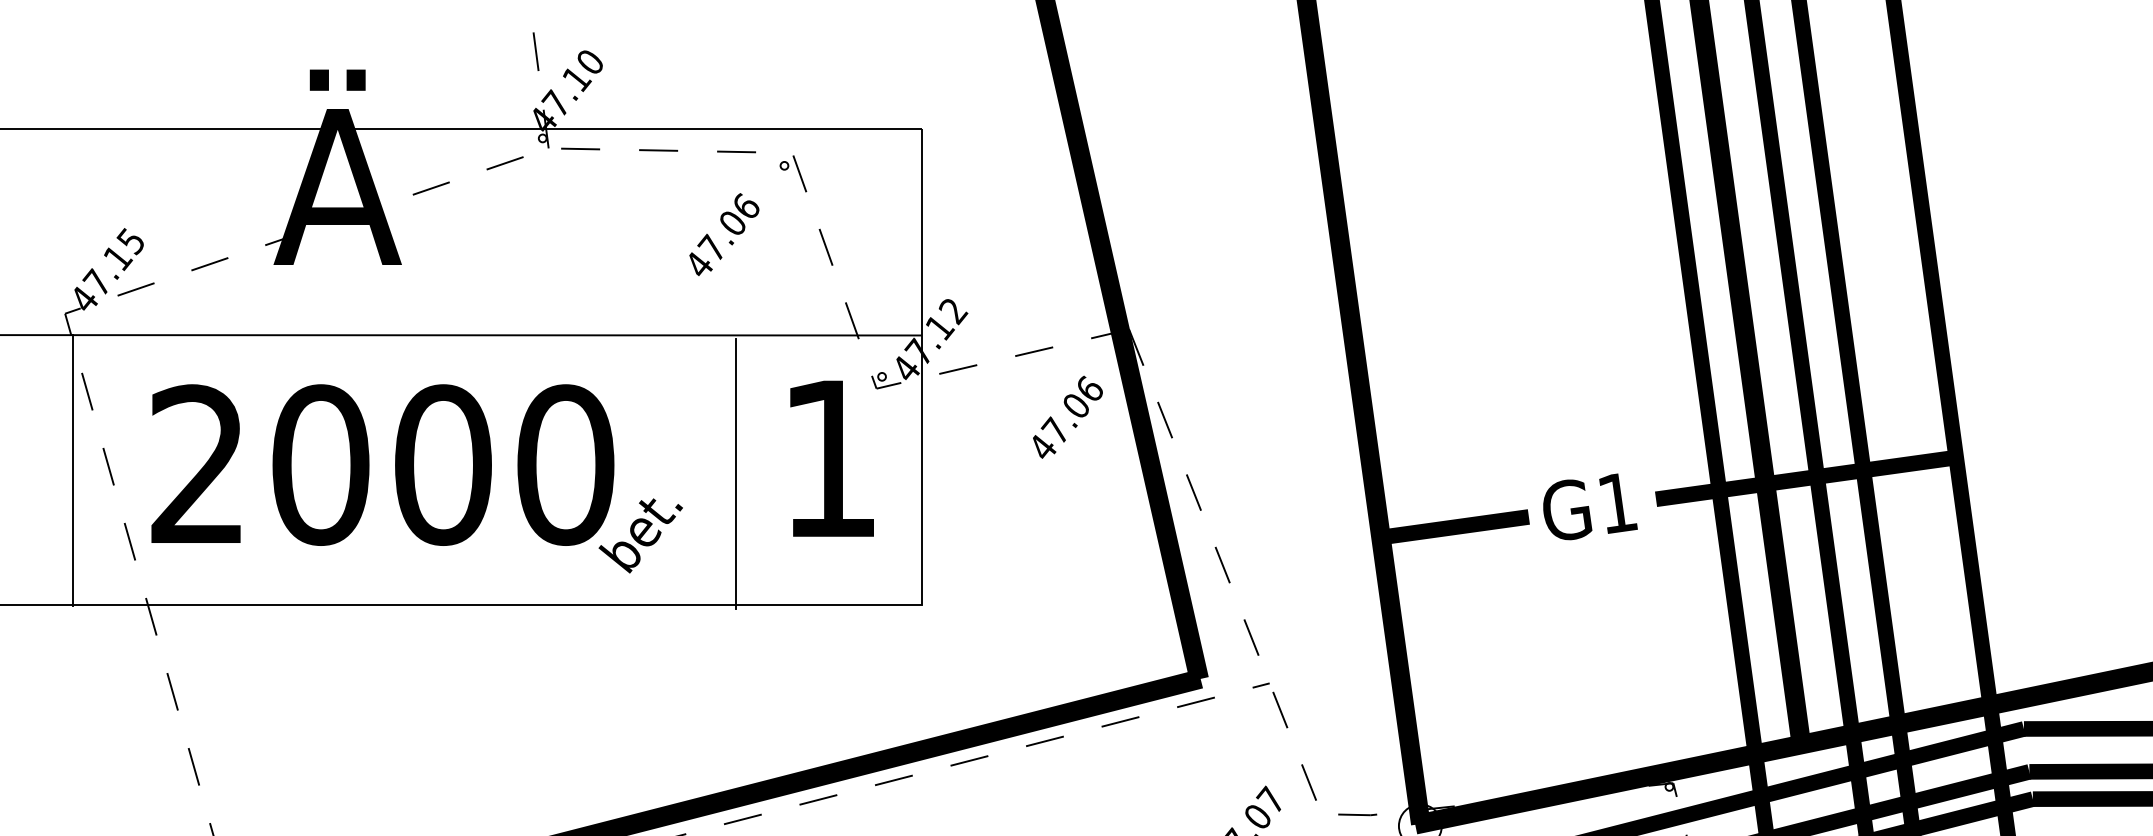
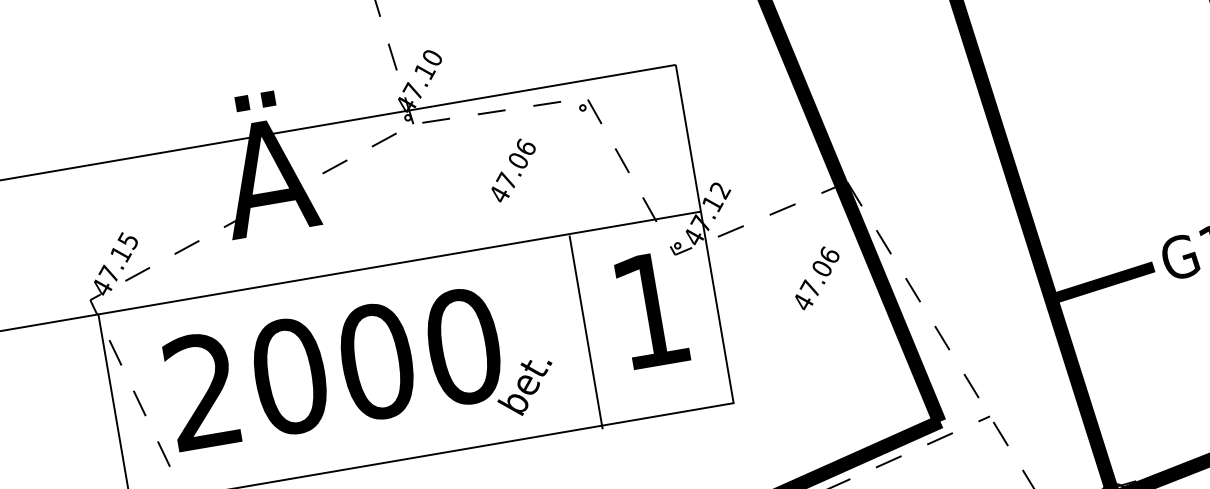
text: (724, 234) -> (513, 169), moved
text: (1067, 416) -> (817, 277), moved

